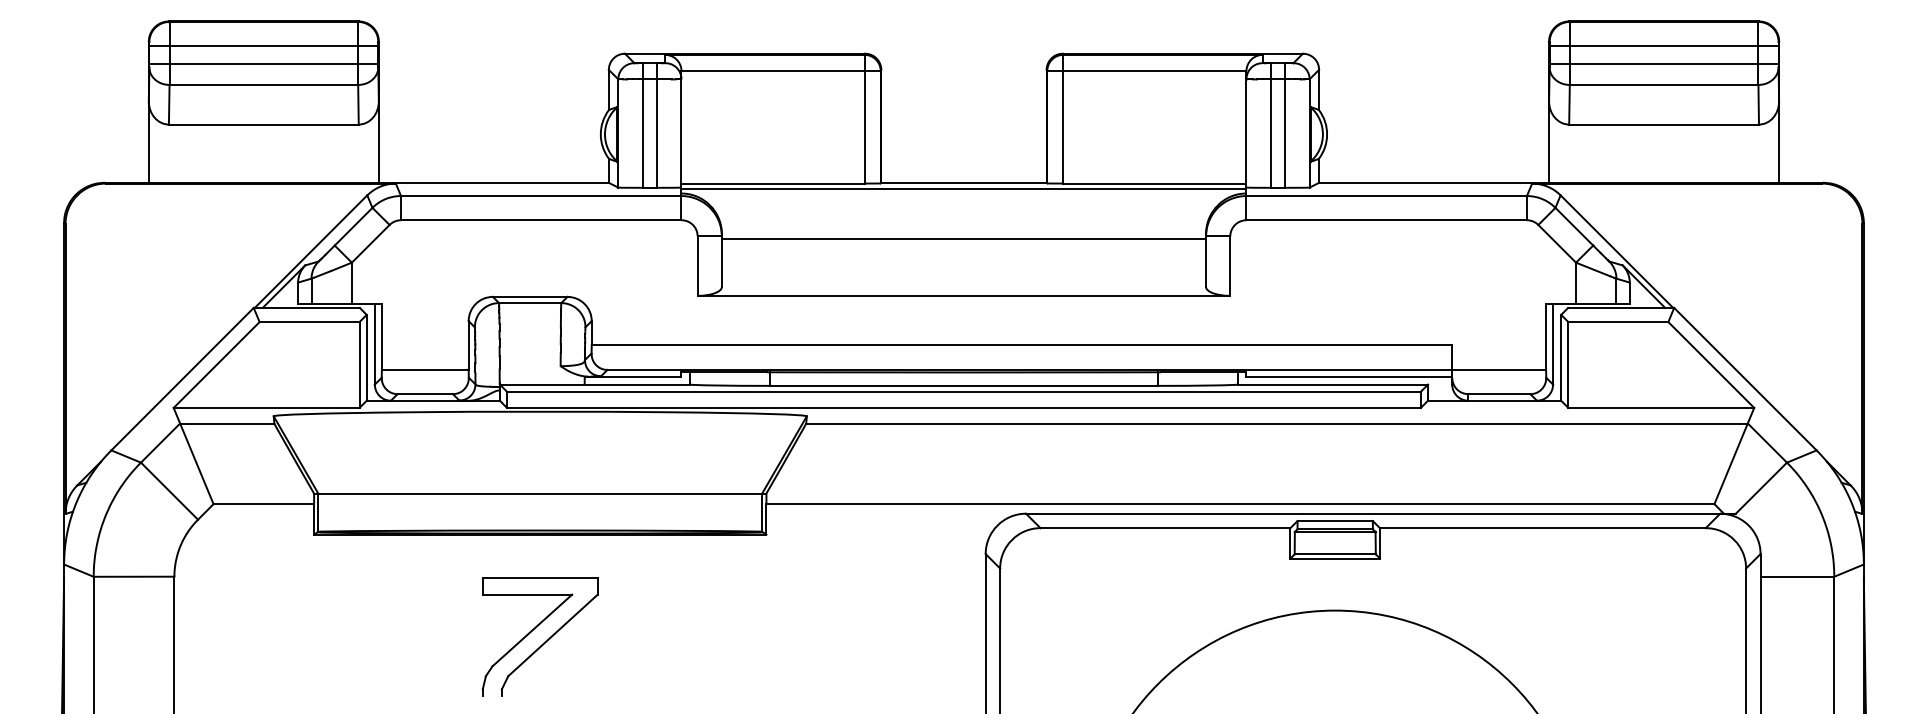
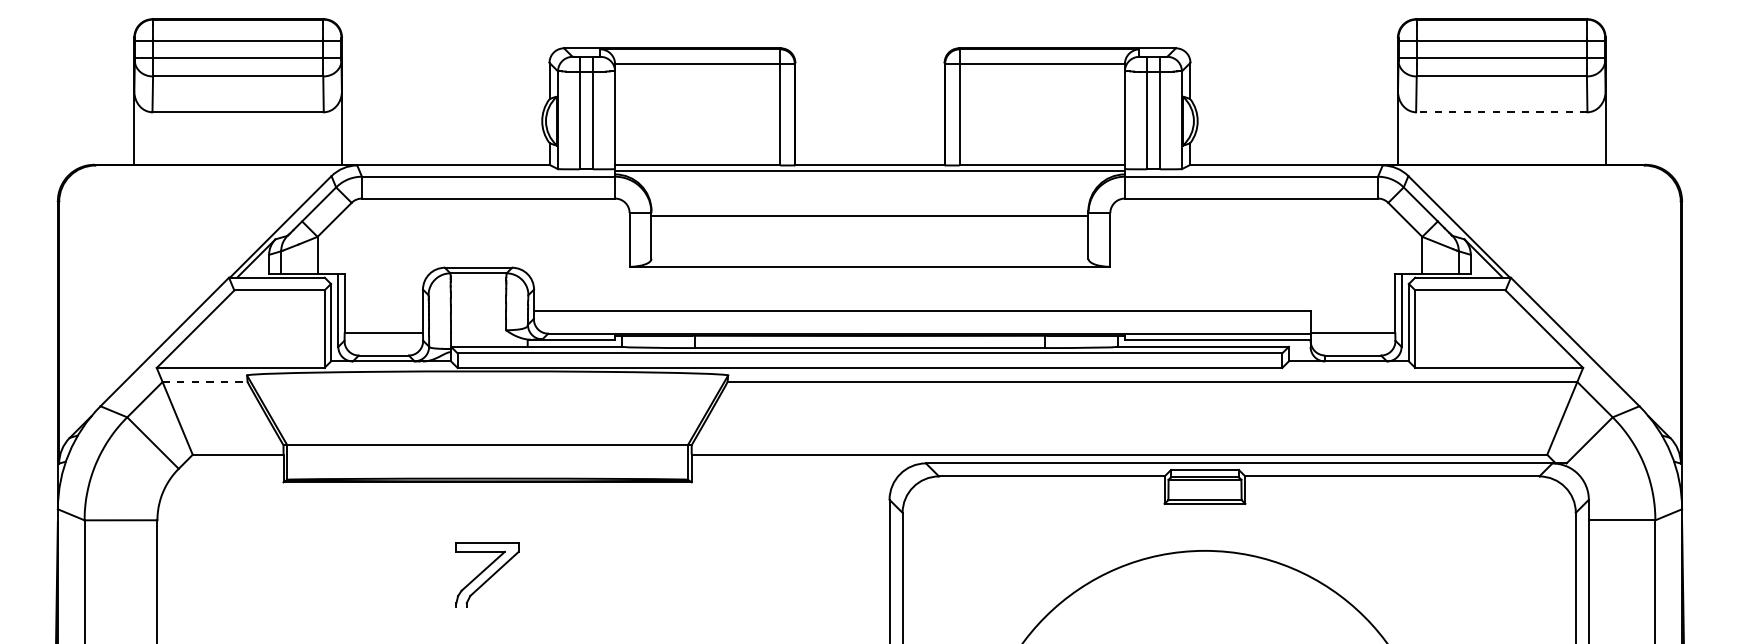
line: (1663, 124) -> (1501, 112), solid -> dashed
line: (227, 424) -> (205, 382), solid -> dashed
part: (540, 636) -> (487, 574), size x0.6

